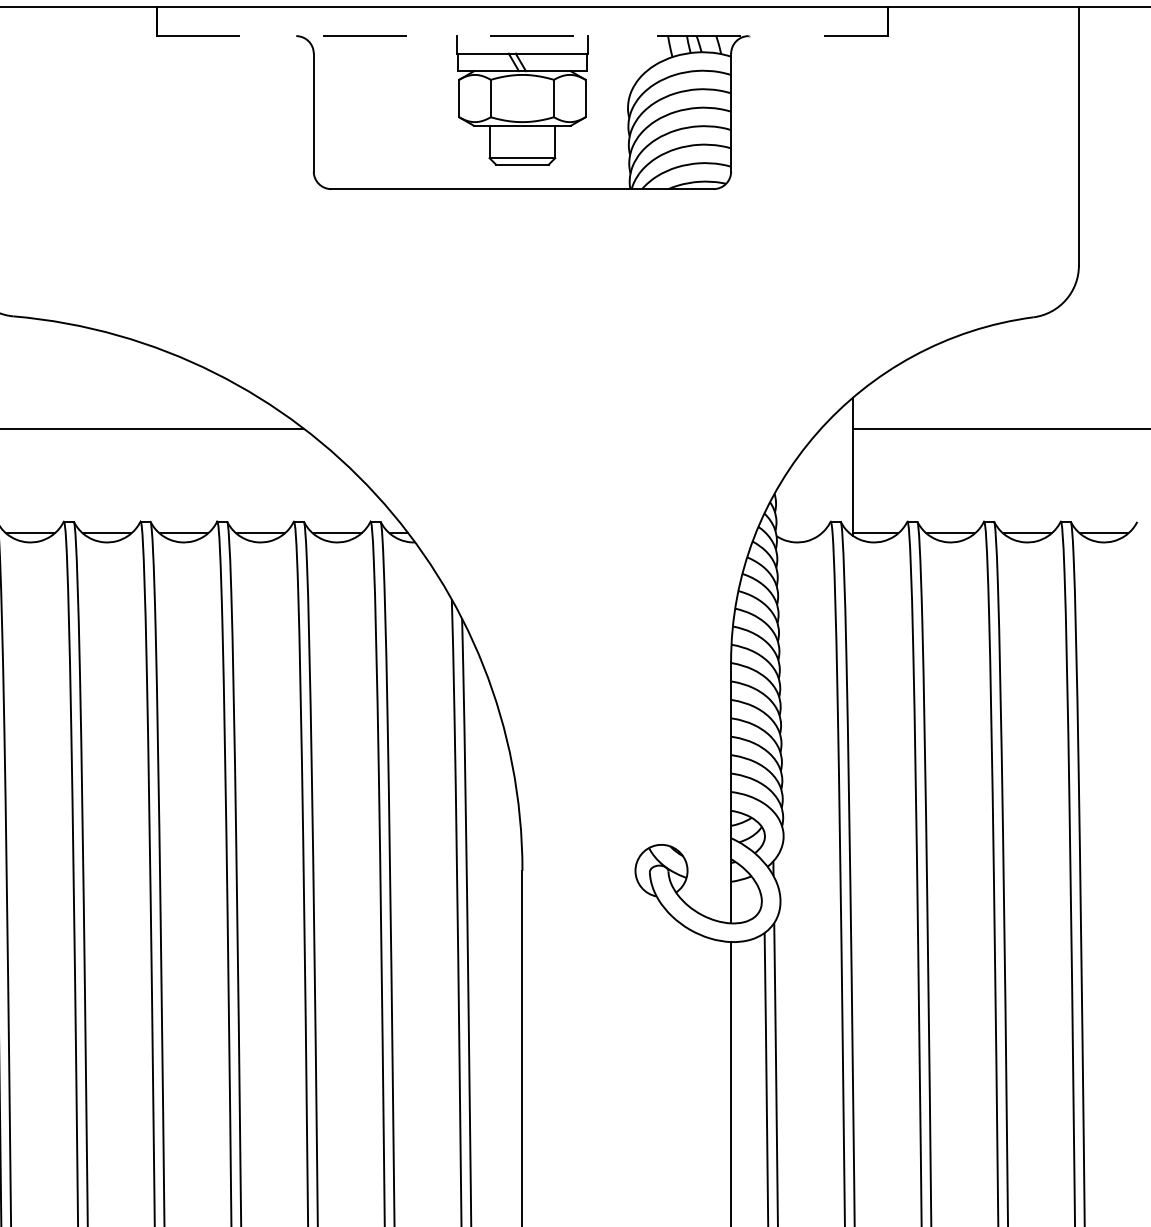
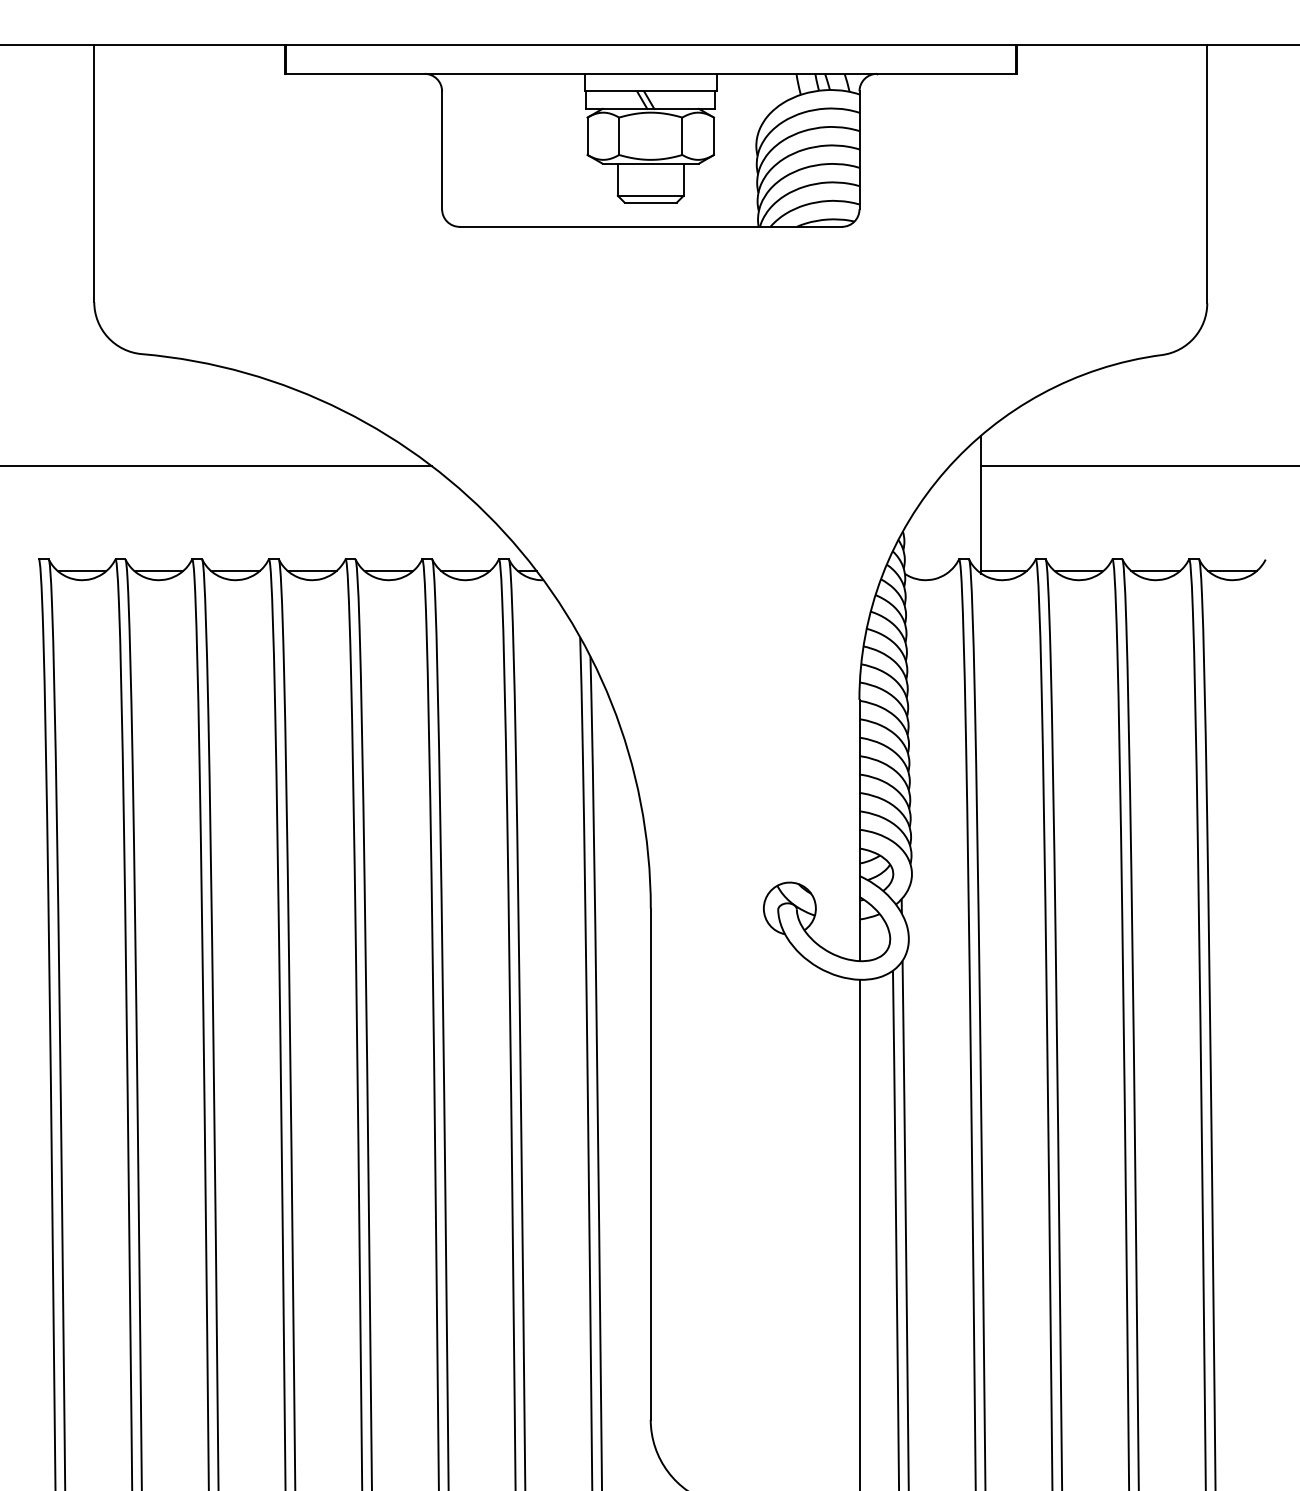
line: (522, 35) -> (650, 73), dashed -> solid

